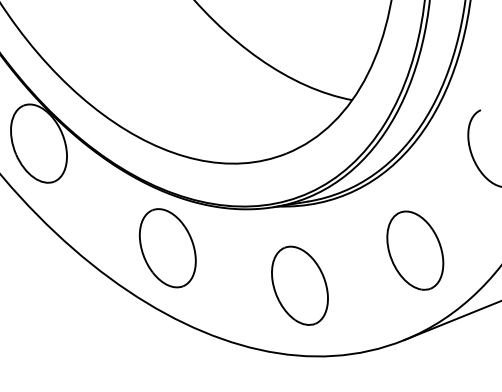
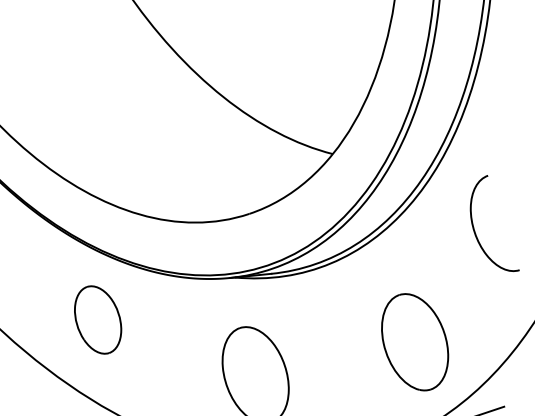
part: (167, 248) -> (97, 320), size x0.7
part: (415, 250) -> (415, 342), moved

